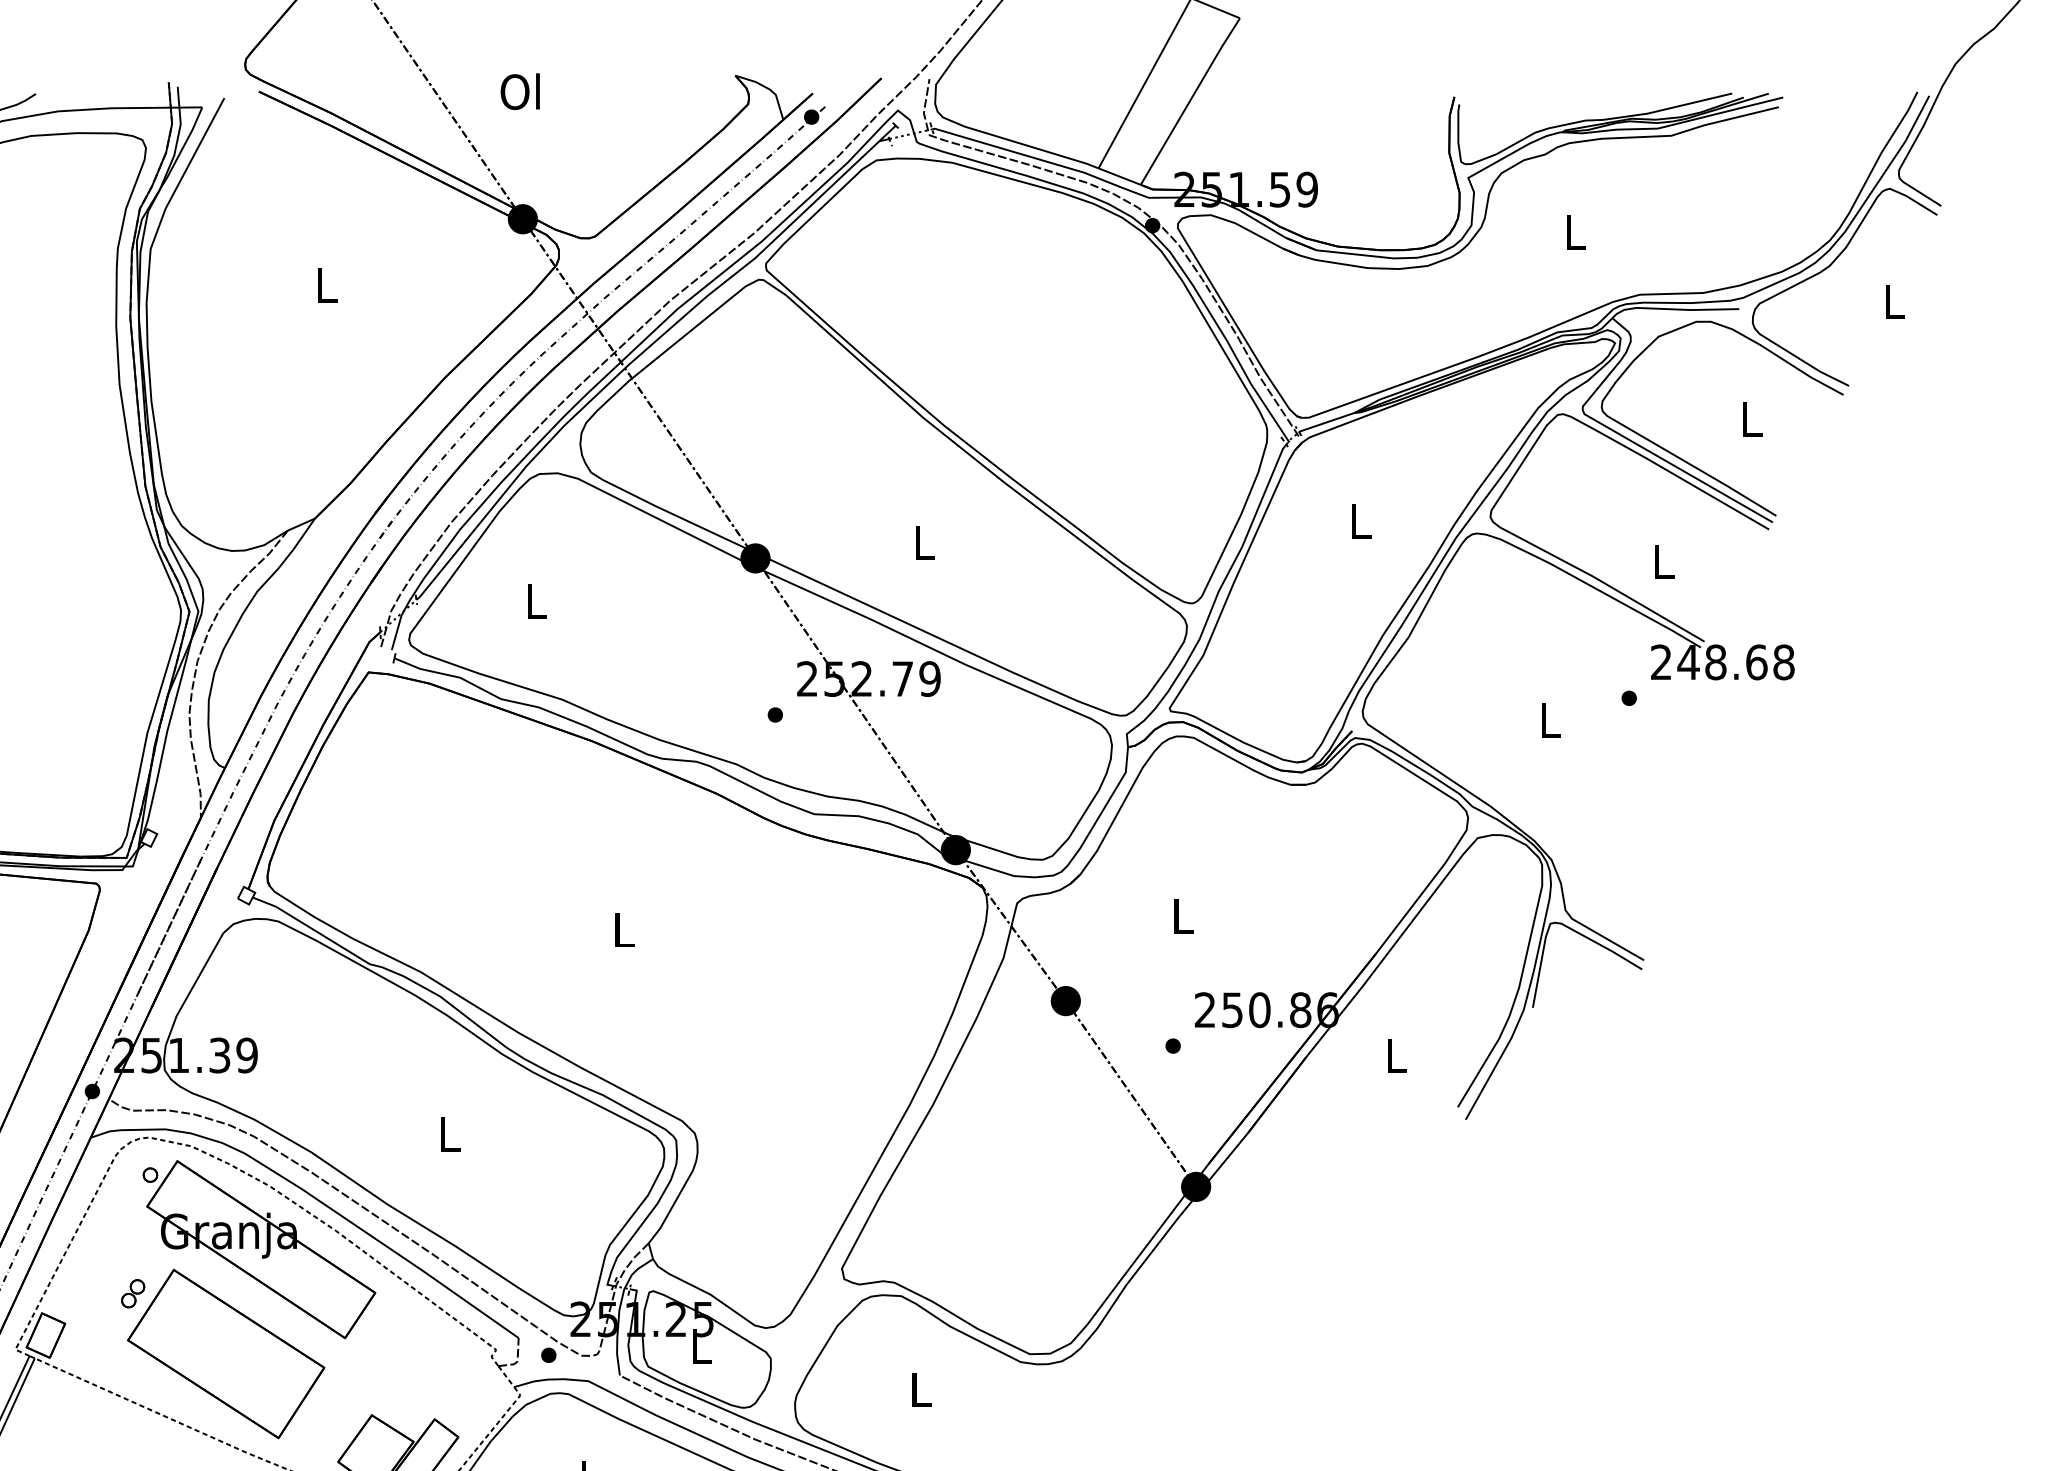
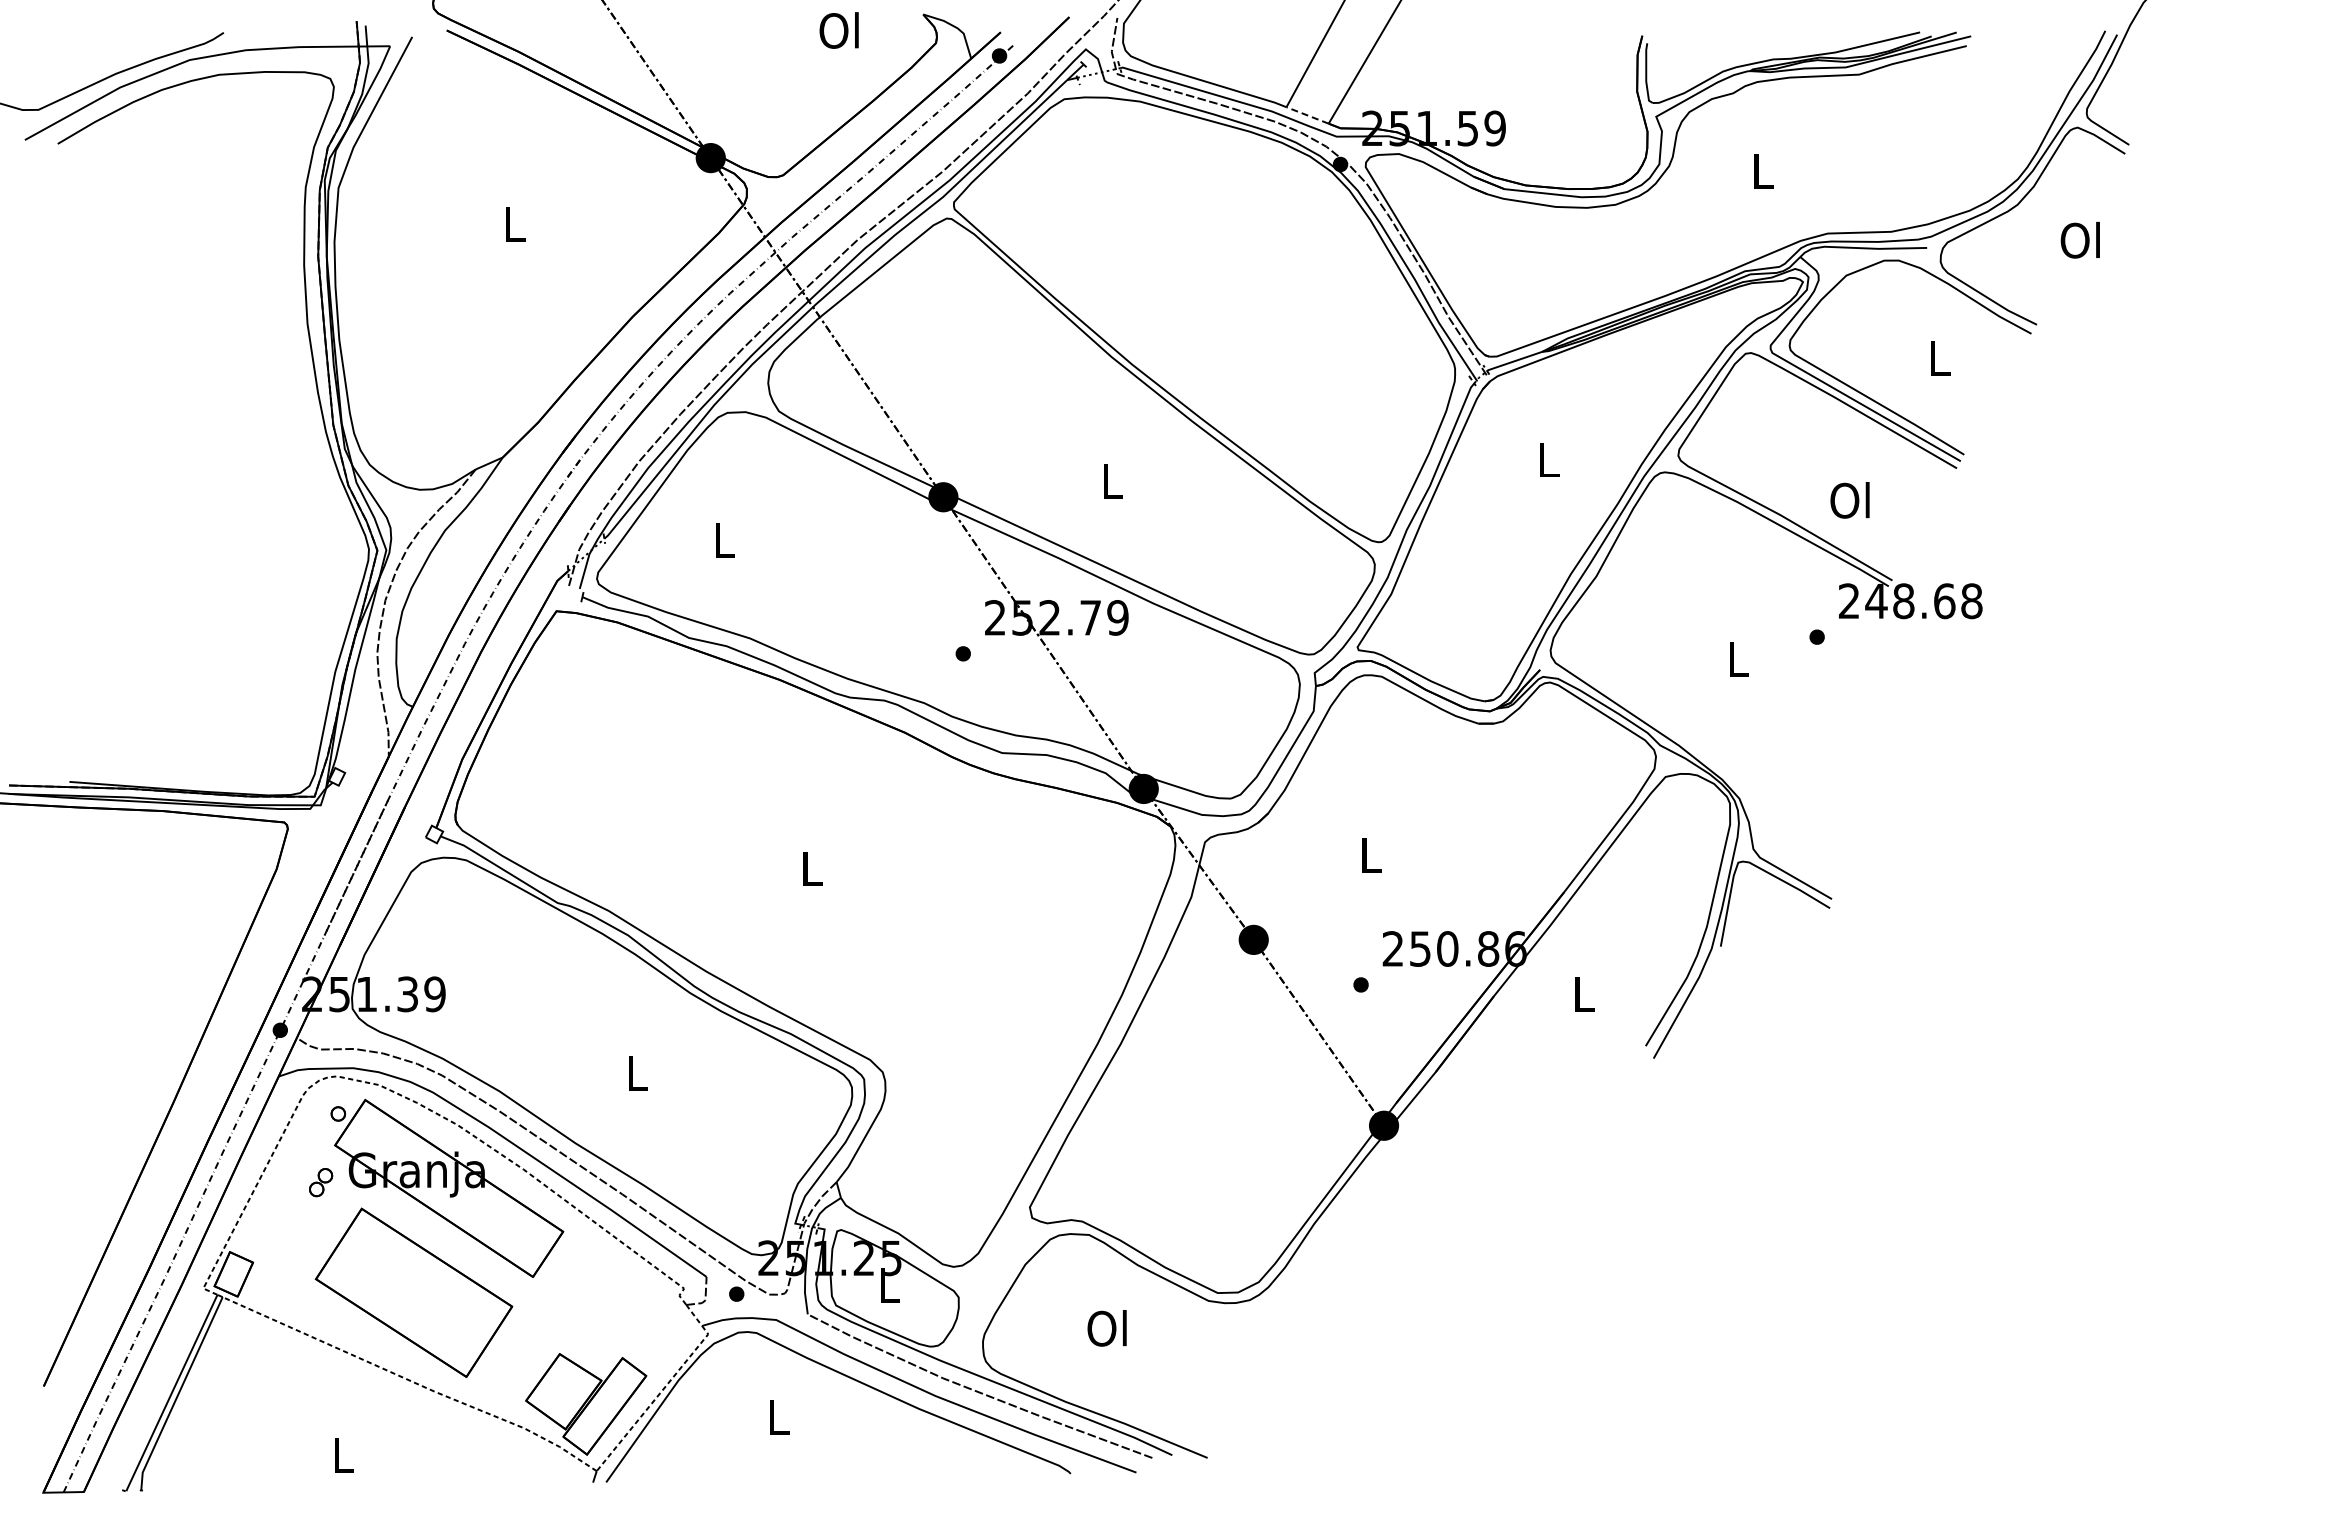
text: (519, 91) -> (838, 30), moved
line: (1119, 176) -> (1307, 115), solid -> dashed
text: (1891, 300) -> (2079, 239), L -> Ol
text: (1661, 561) -> (1849, 500), L -> Ol
part: (133, 1293) -> (321, 1182), moved
text: (918, 1389) -> (1106, 1328), L -> Ol

